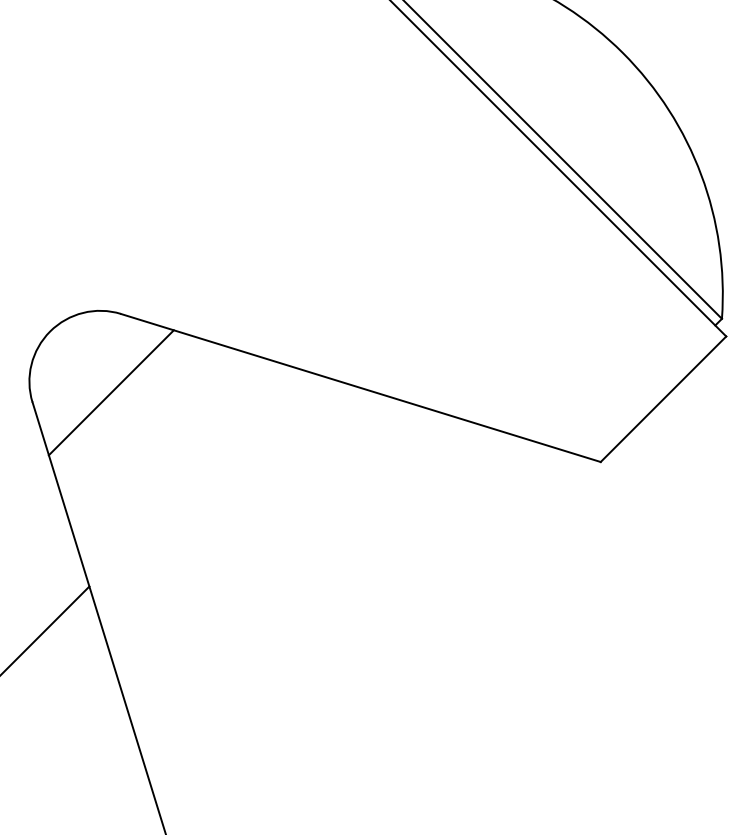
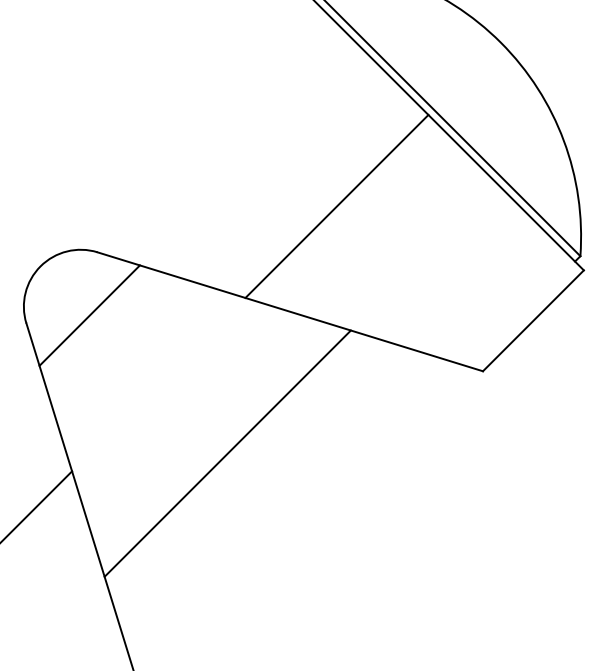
line: (418, 256) -> (336, 206), added
line: (282, 564) -> (227, 453), added

